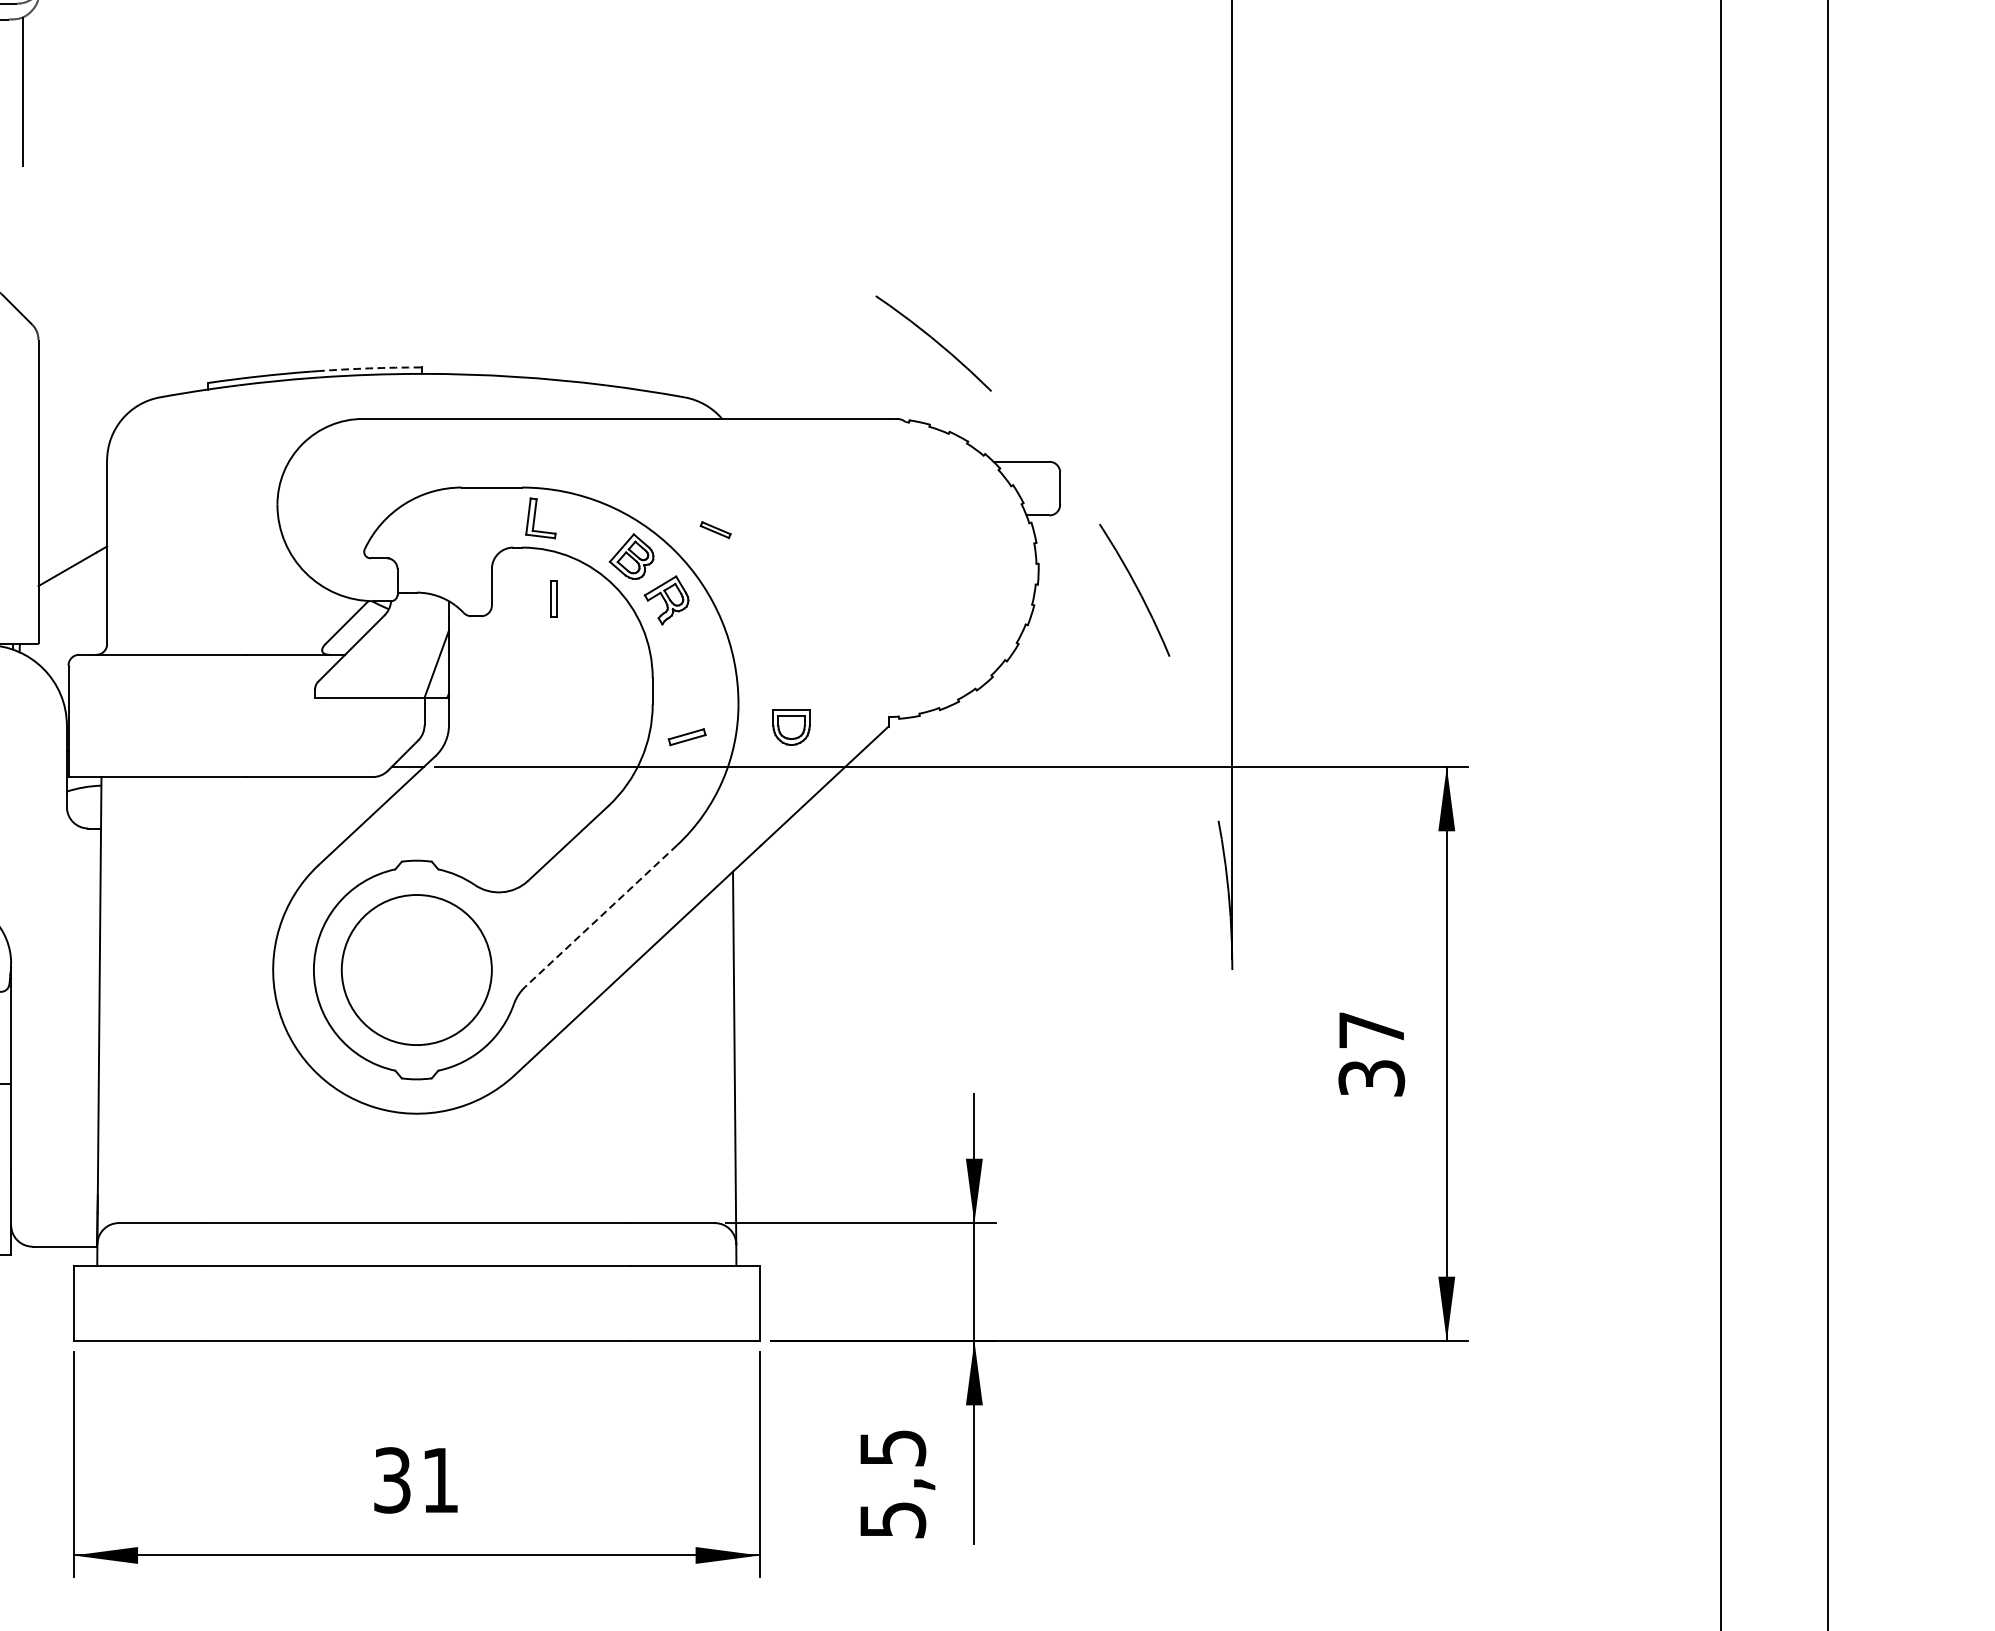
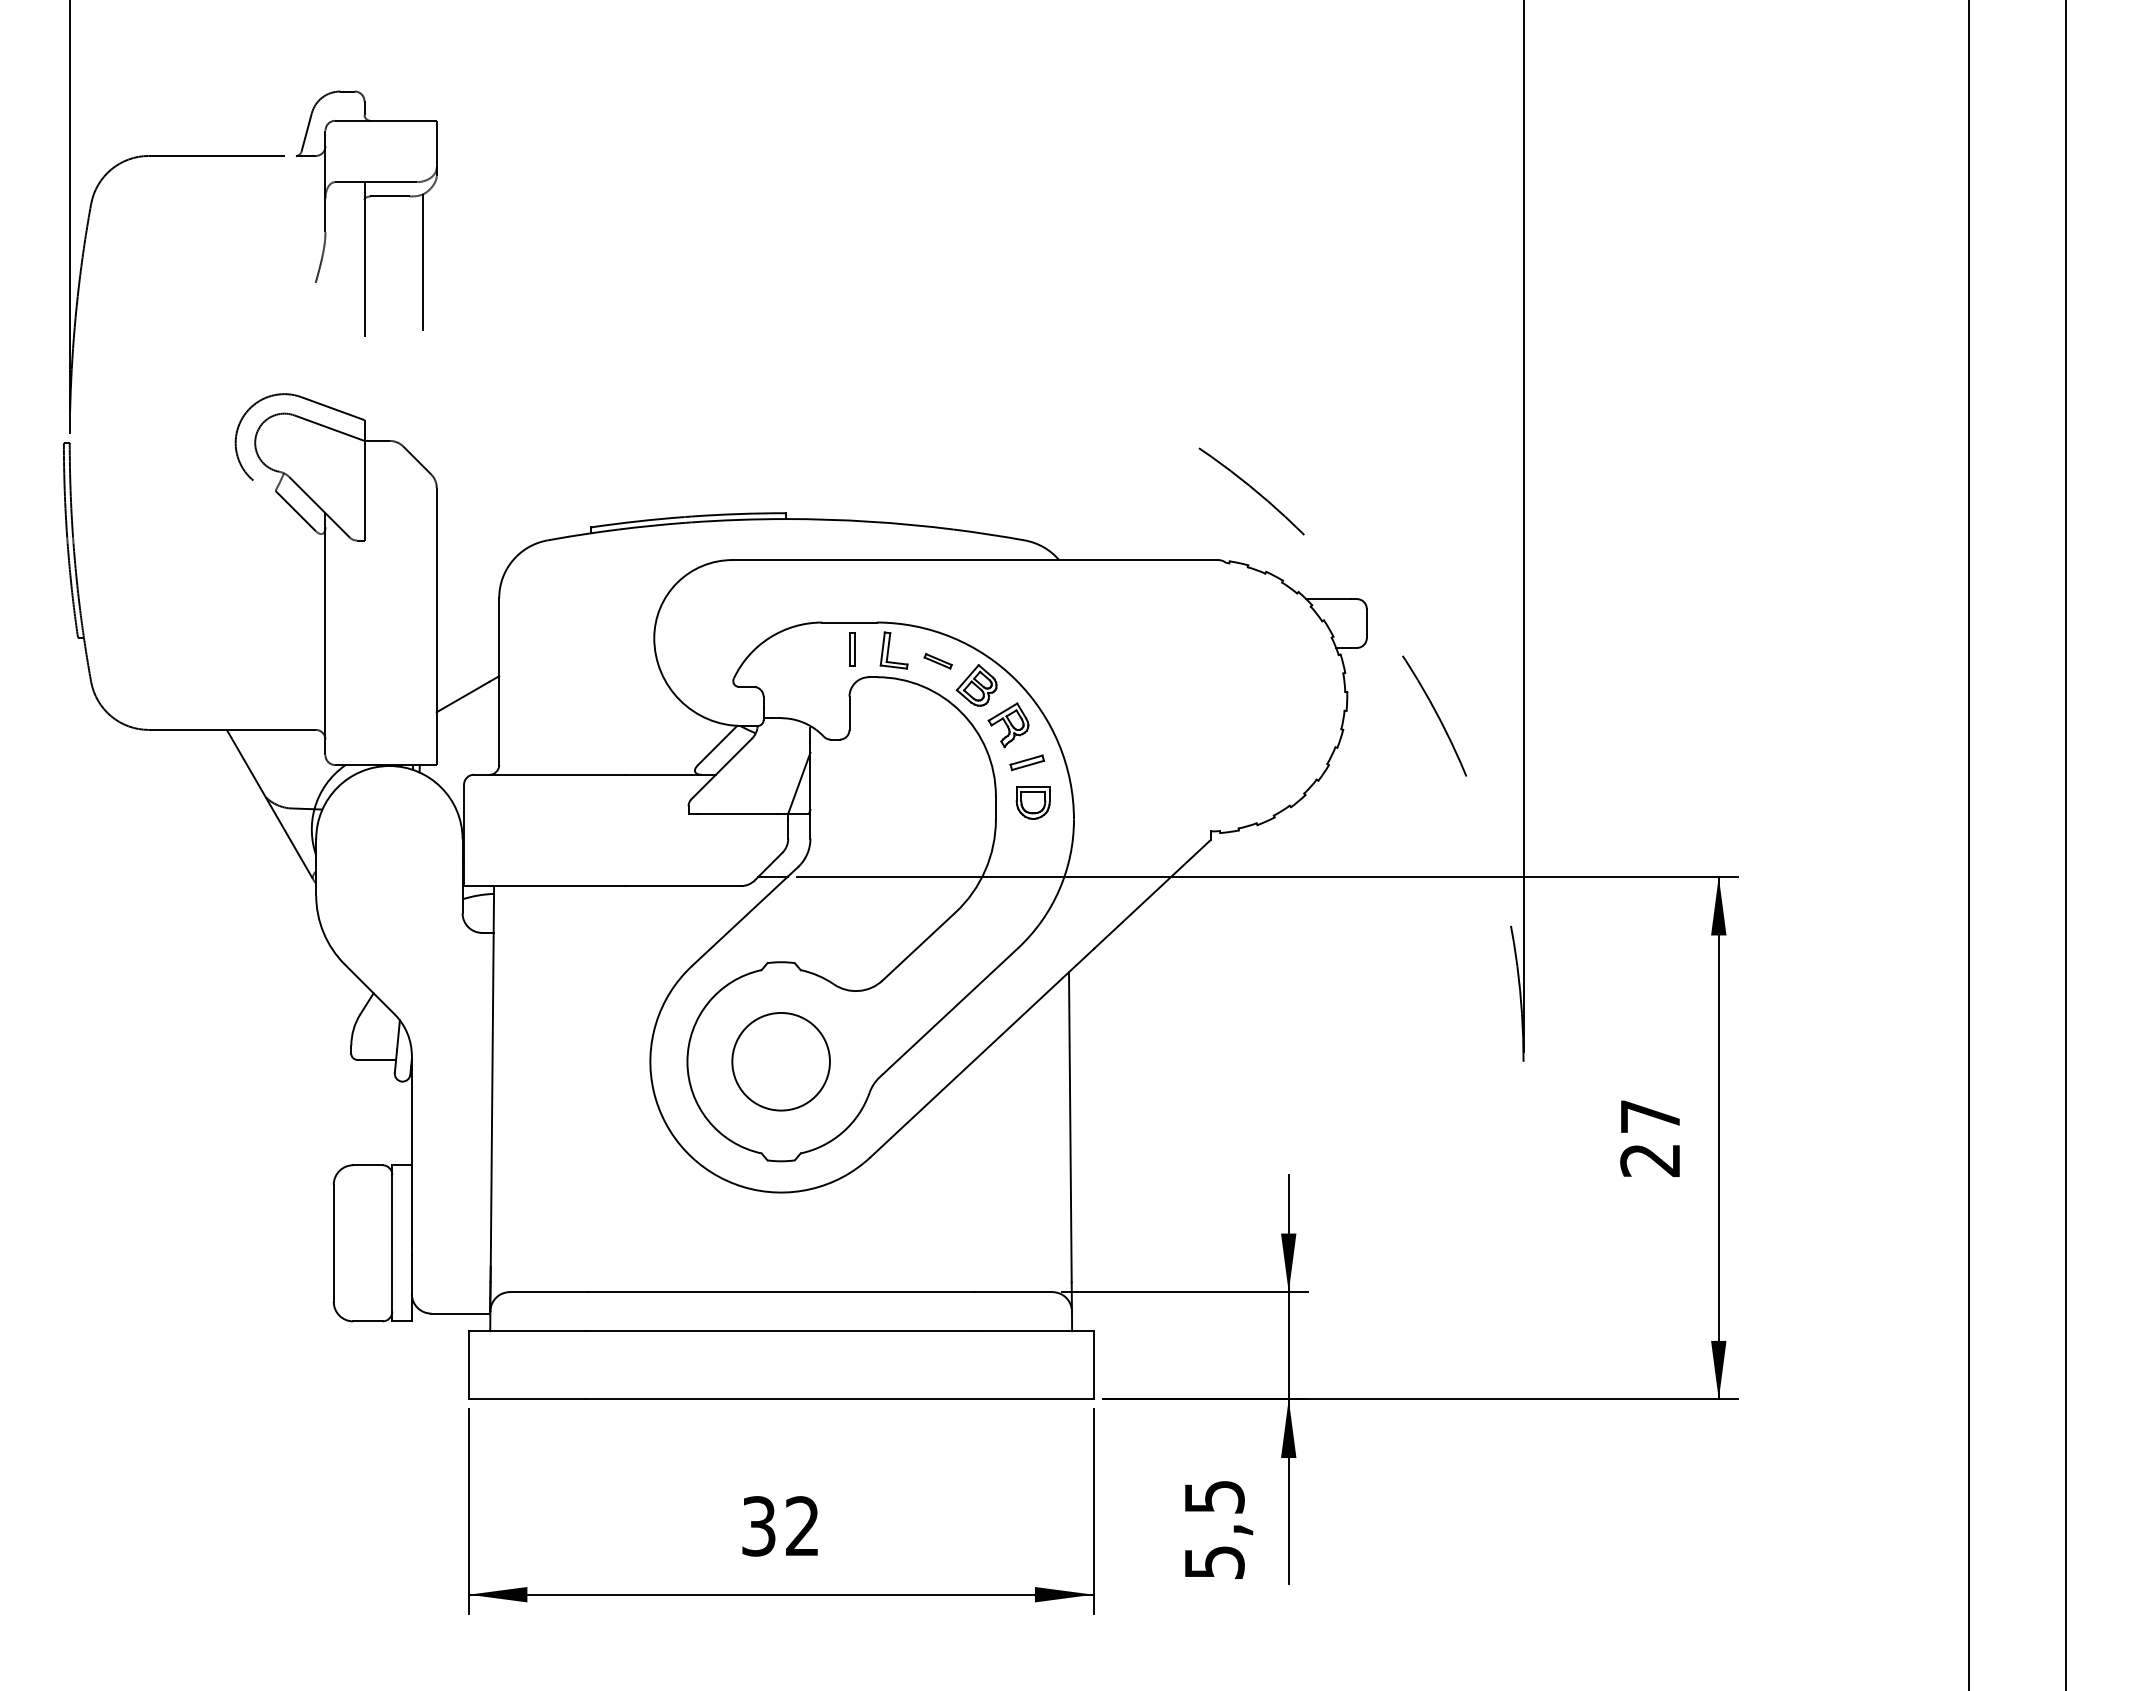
arc: (369, 368) -> (738, 514), dashed -> solid
part: (714, 530) -> (937, 661), moved
part: (554, 598) -> (852, 649), moved
part: (790, 726) -> (1032, 802), moved
part: (686, 736) -> (1026, 762), moved
line: (600, 915) -> (948, 1012), dashed -> solid
circle: (416, 969) -> (780, 1061), size x0.71
text: (1371, 1078) -> (1650, 1160), 37 -> 27
text: (440, 1479) -> (802, 1525), 31 -> 32

